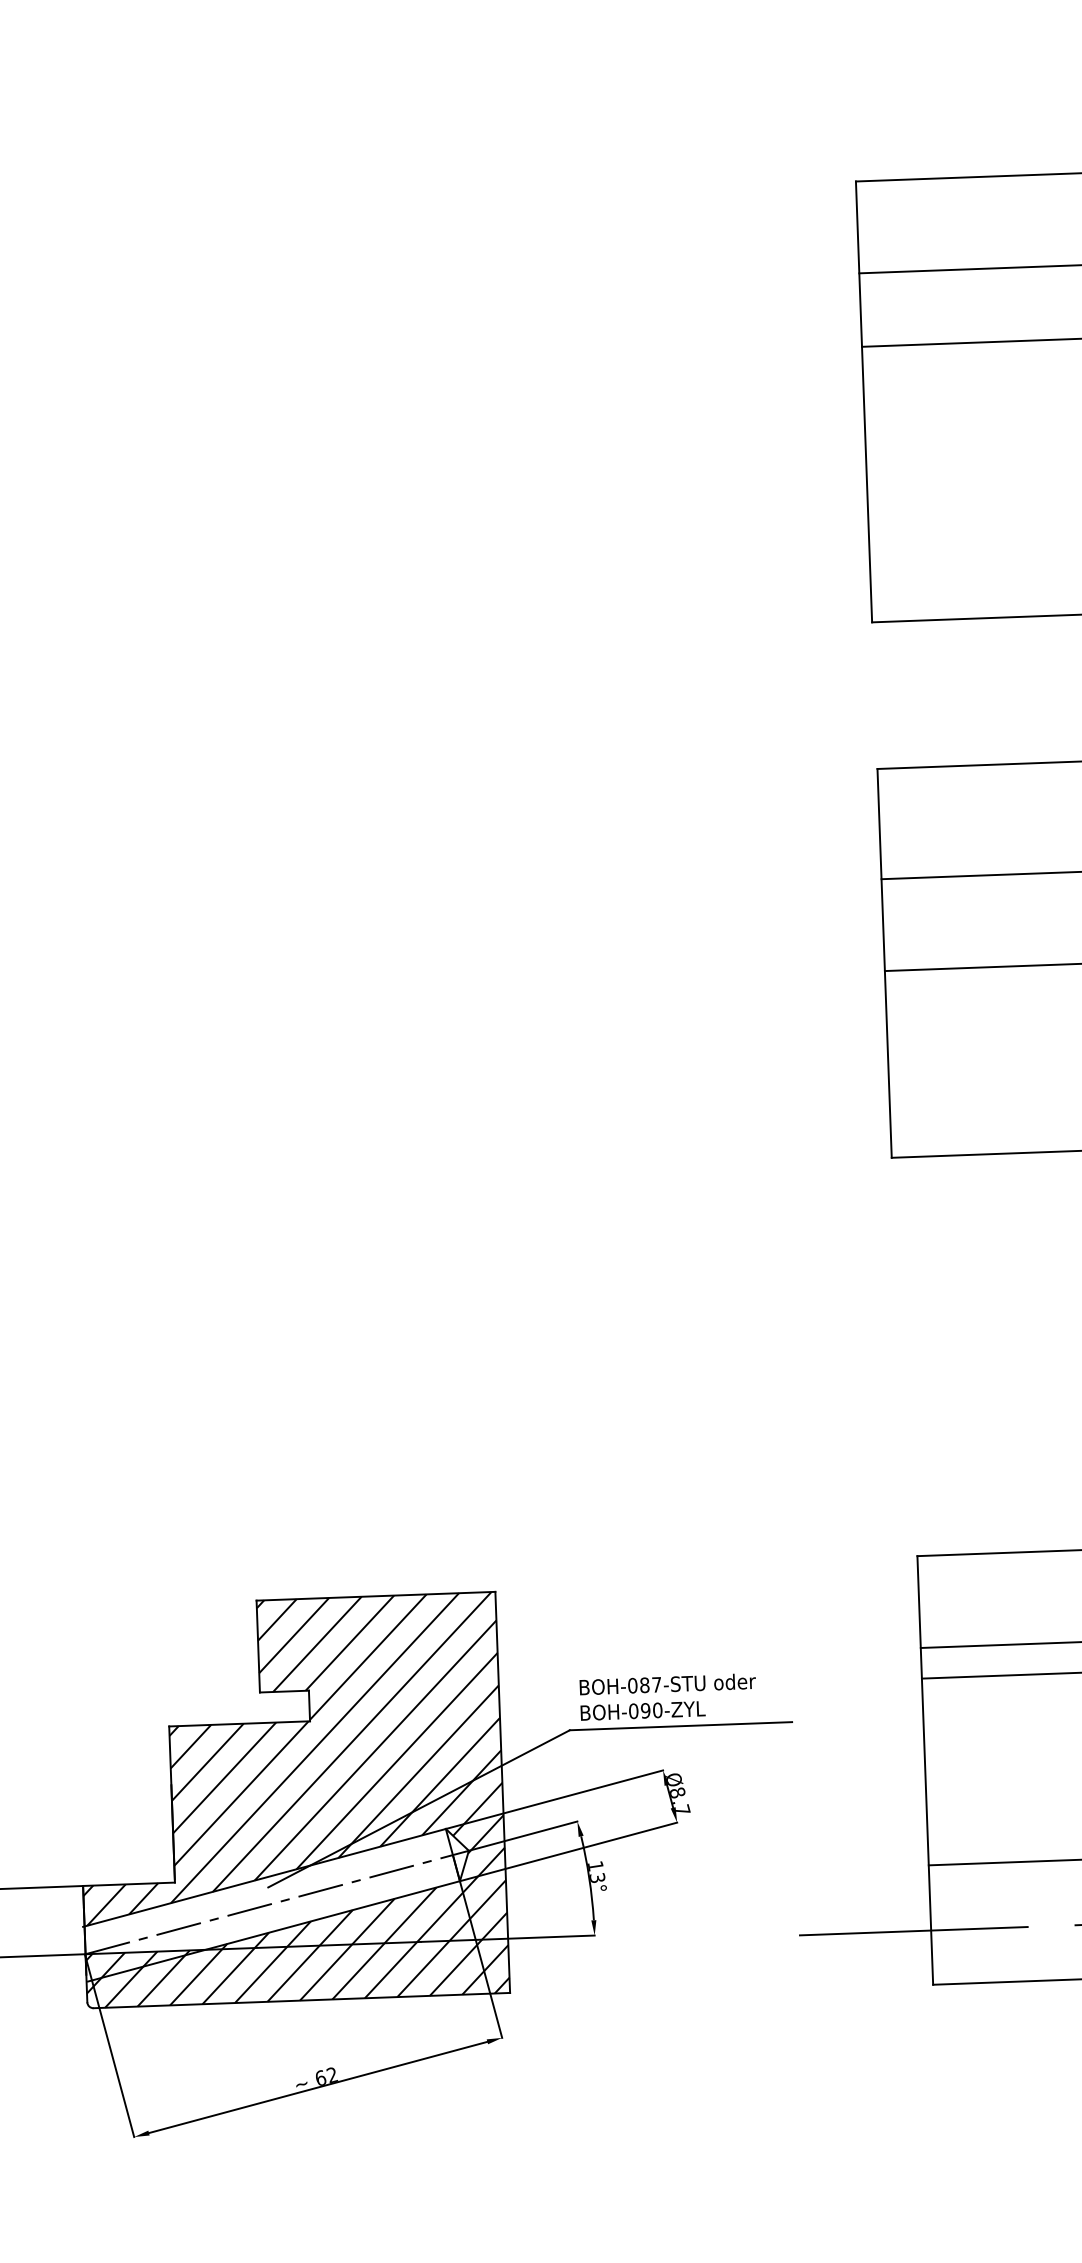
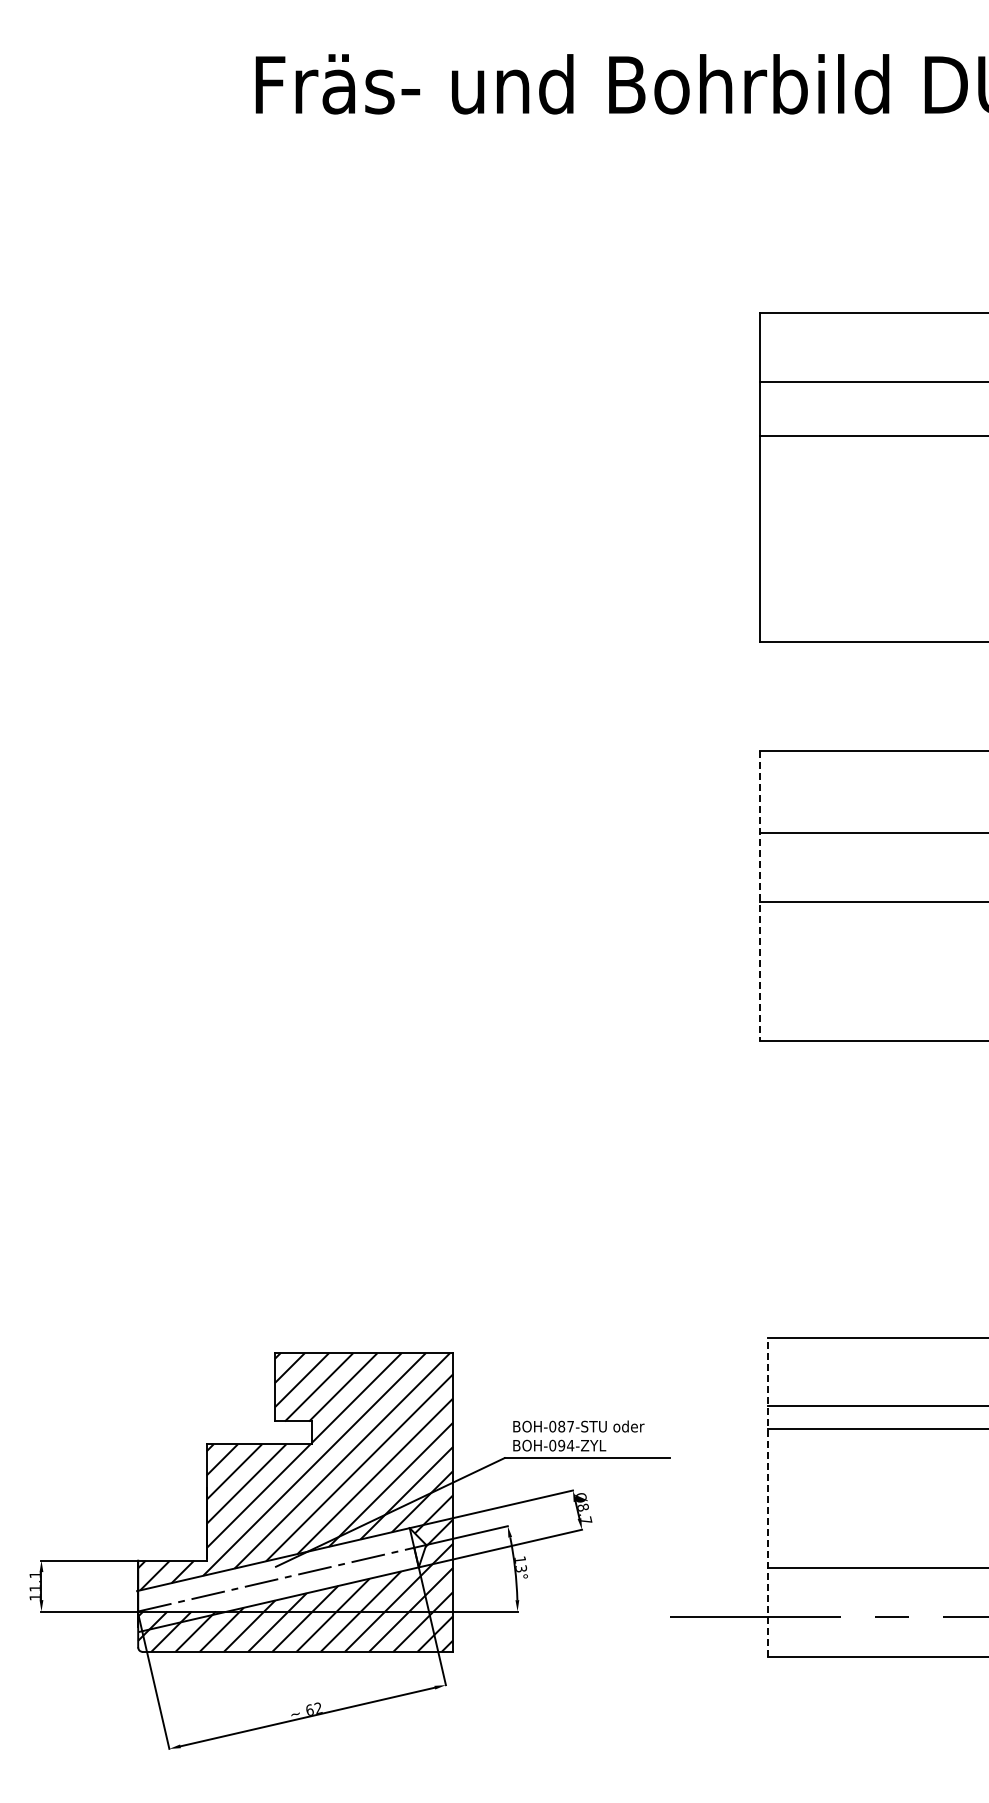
line: (884, 962) -> (759, 895), solid -> dashed
text: (657, 1710) -> (570, 1445), BOH-090-ZYL -> BOH-094-ZYL
line: (925, 1770) -> (768, 1497), solid -> dashed

